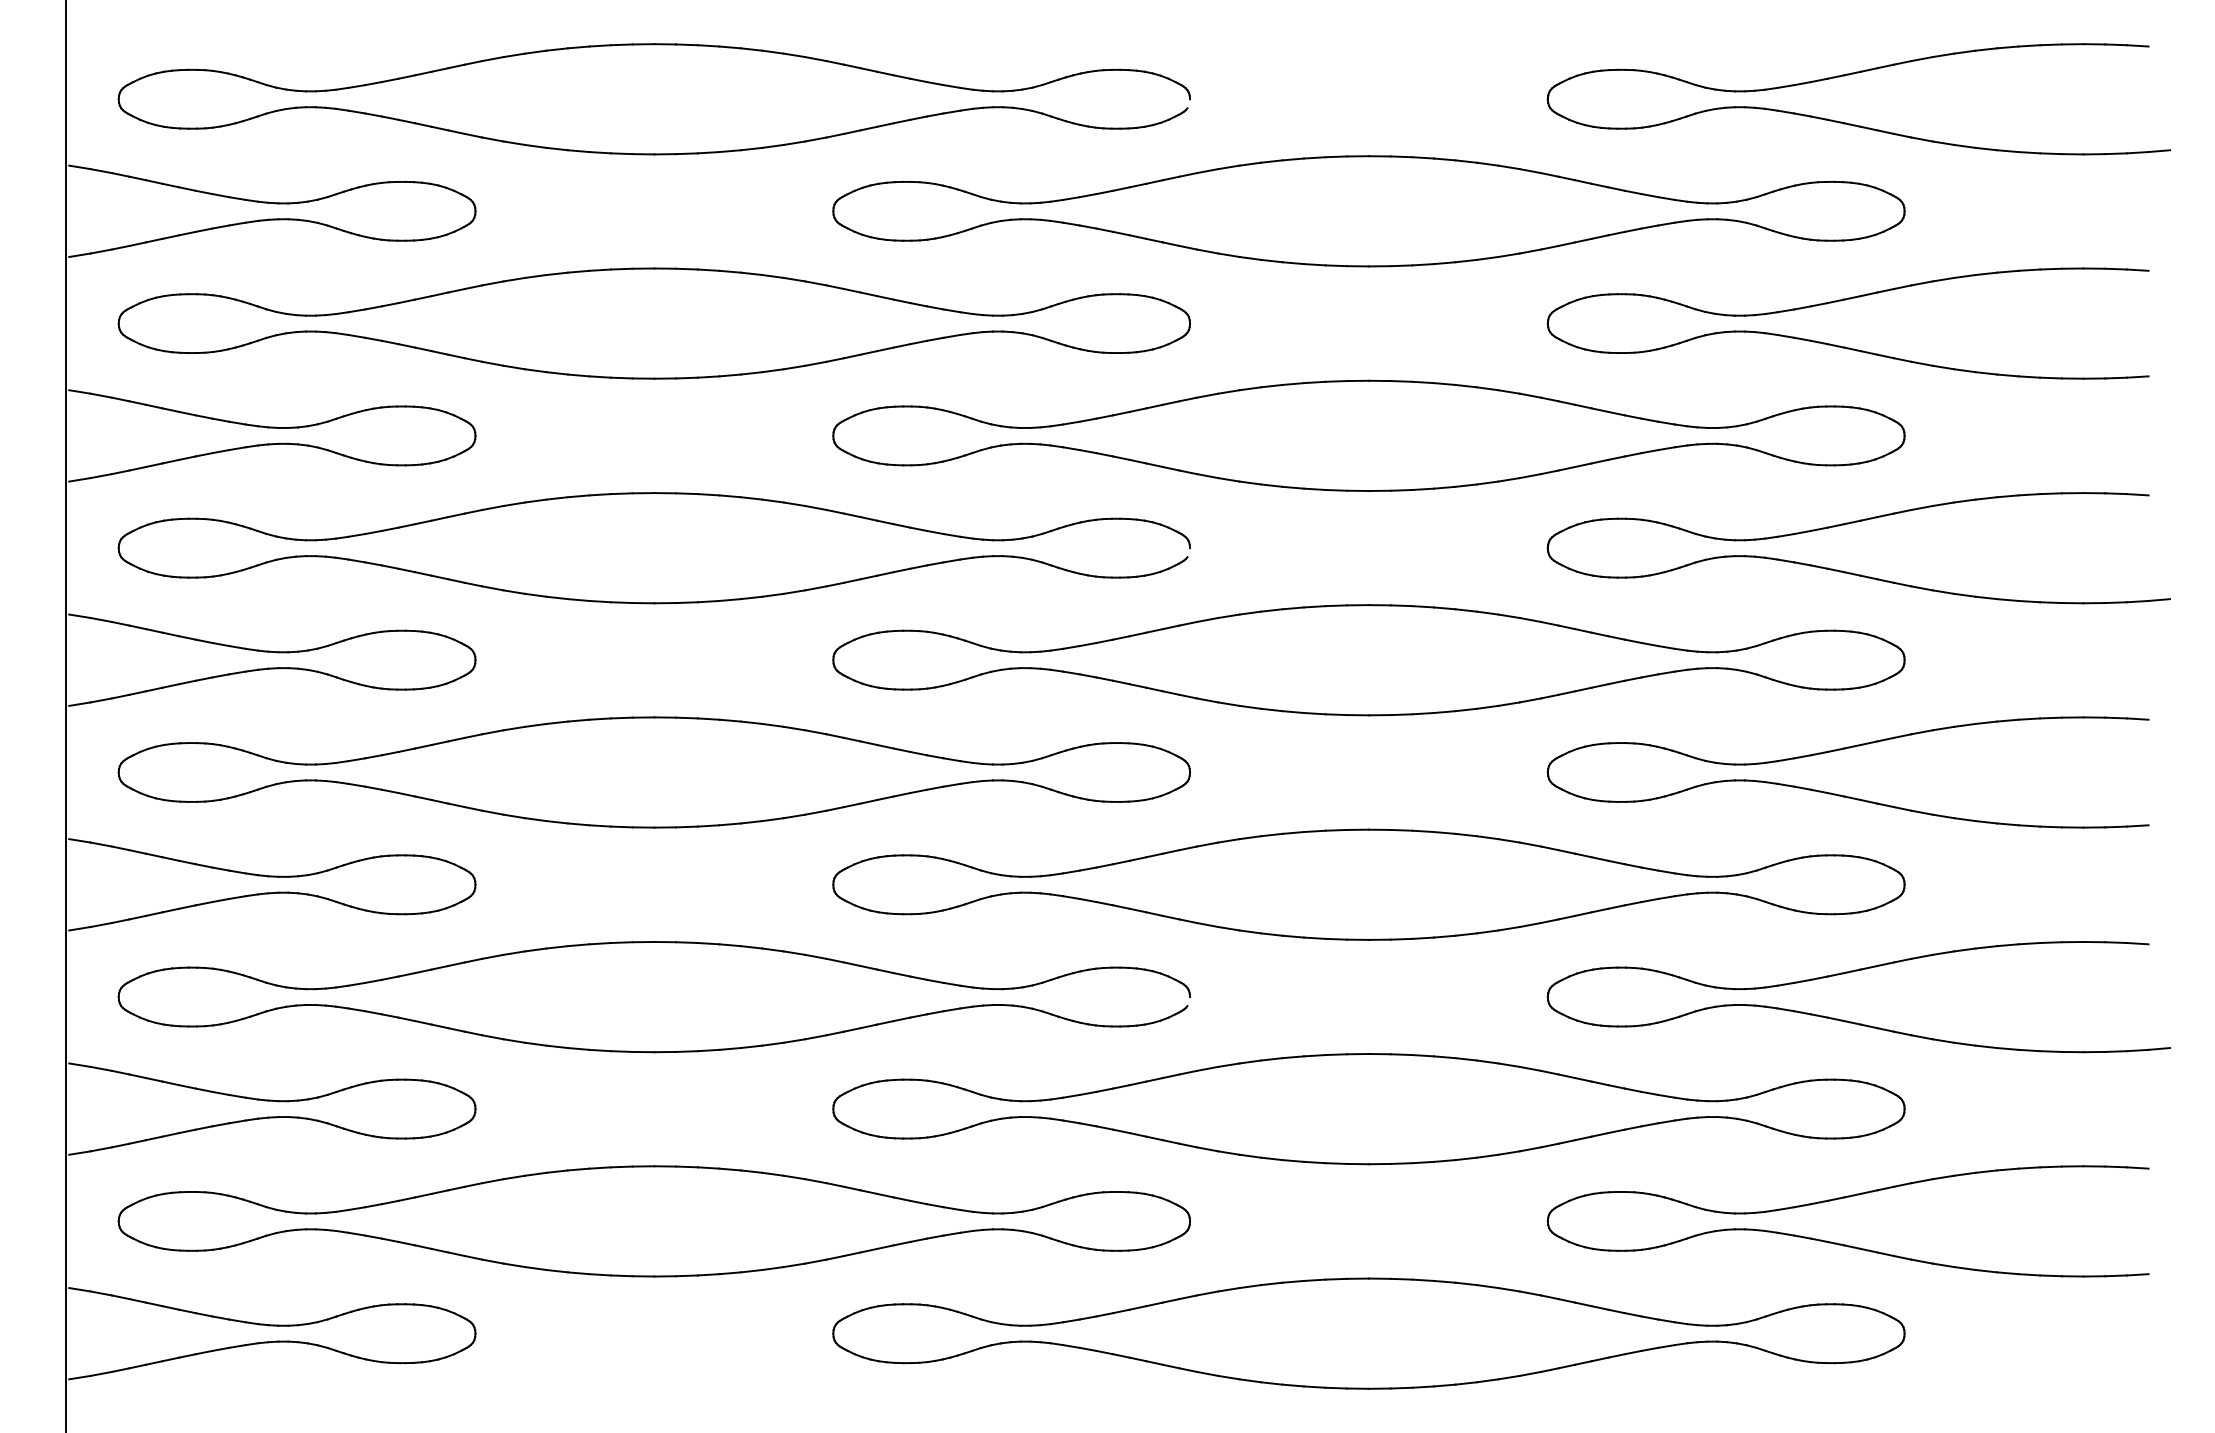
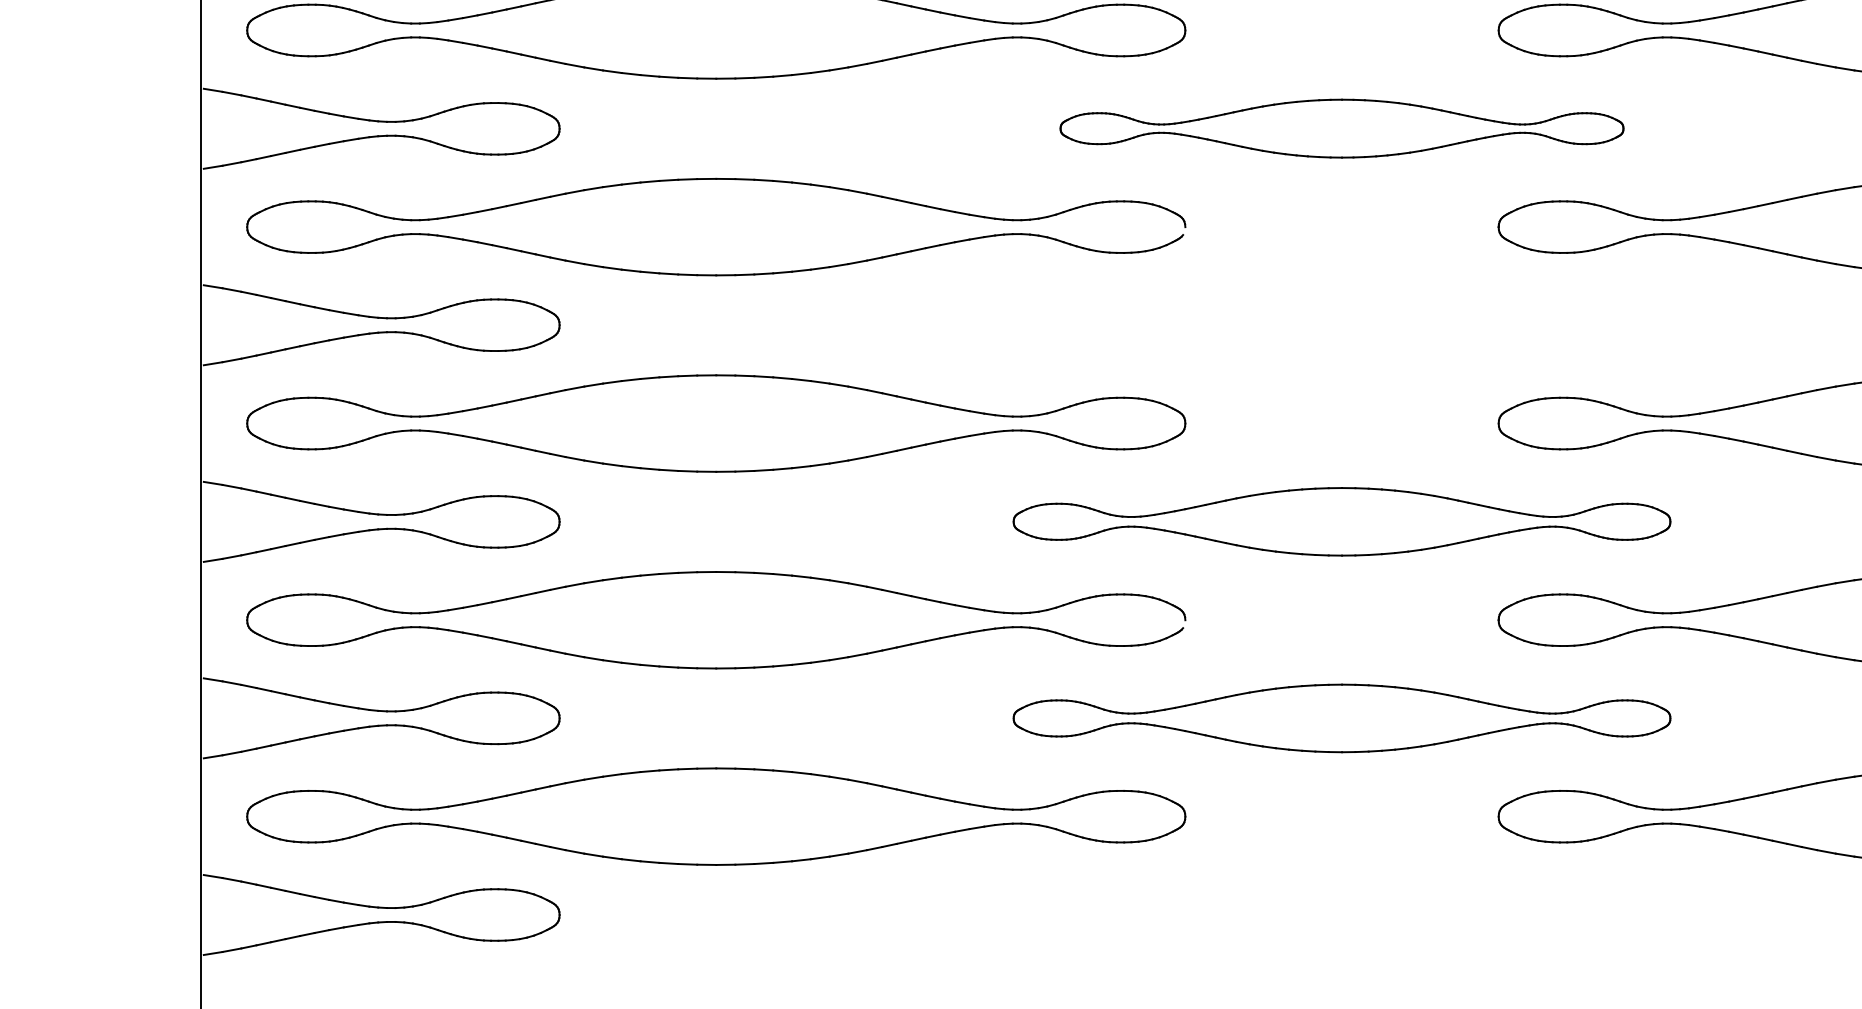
part: (1368, 435) -> (1341, 128), size x0.6
part: (1368, 660) -> (1341, 325), removed
part: (1368, 884) -> (1341, 521), size x0.7
part: (1368, 1109) -> (1341, 718), size x0.7
part: (1368, 1333) -> (1341, 914), removed

